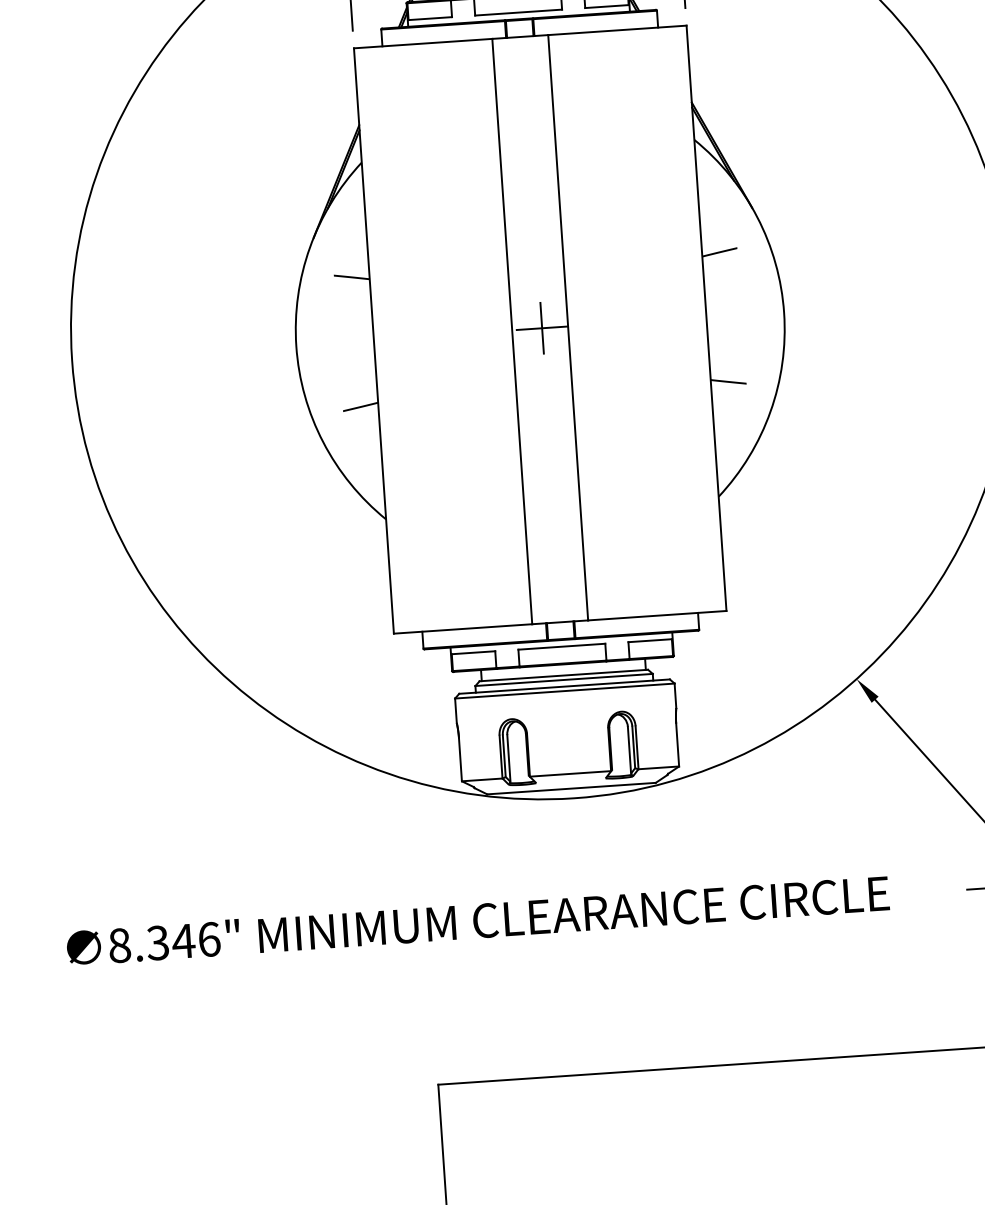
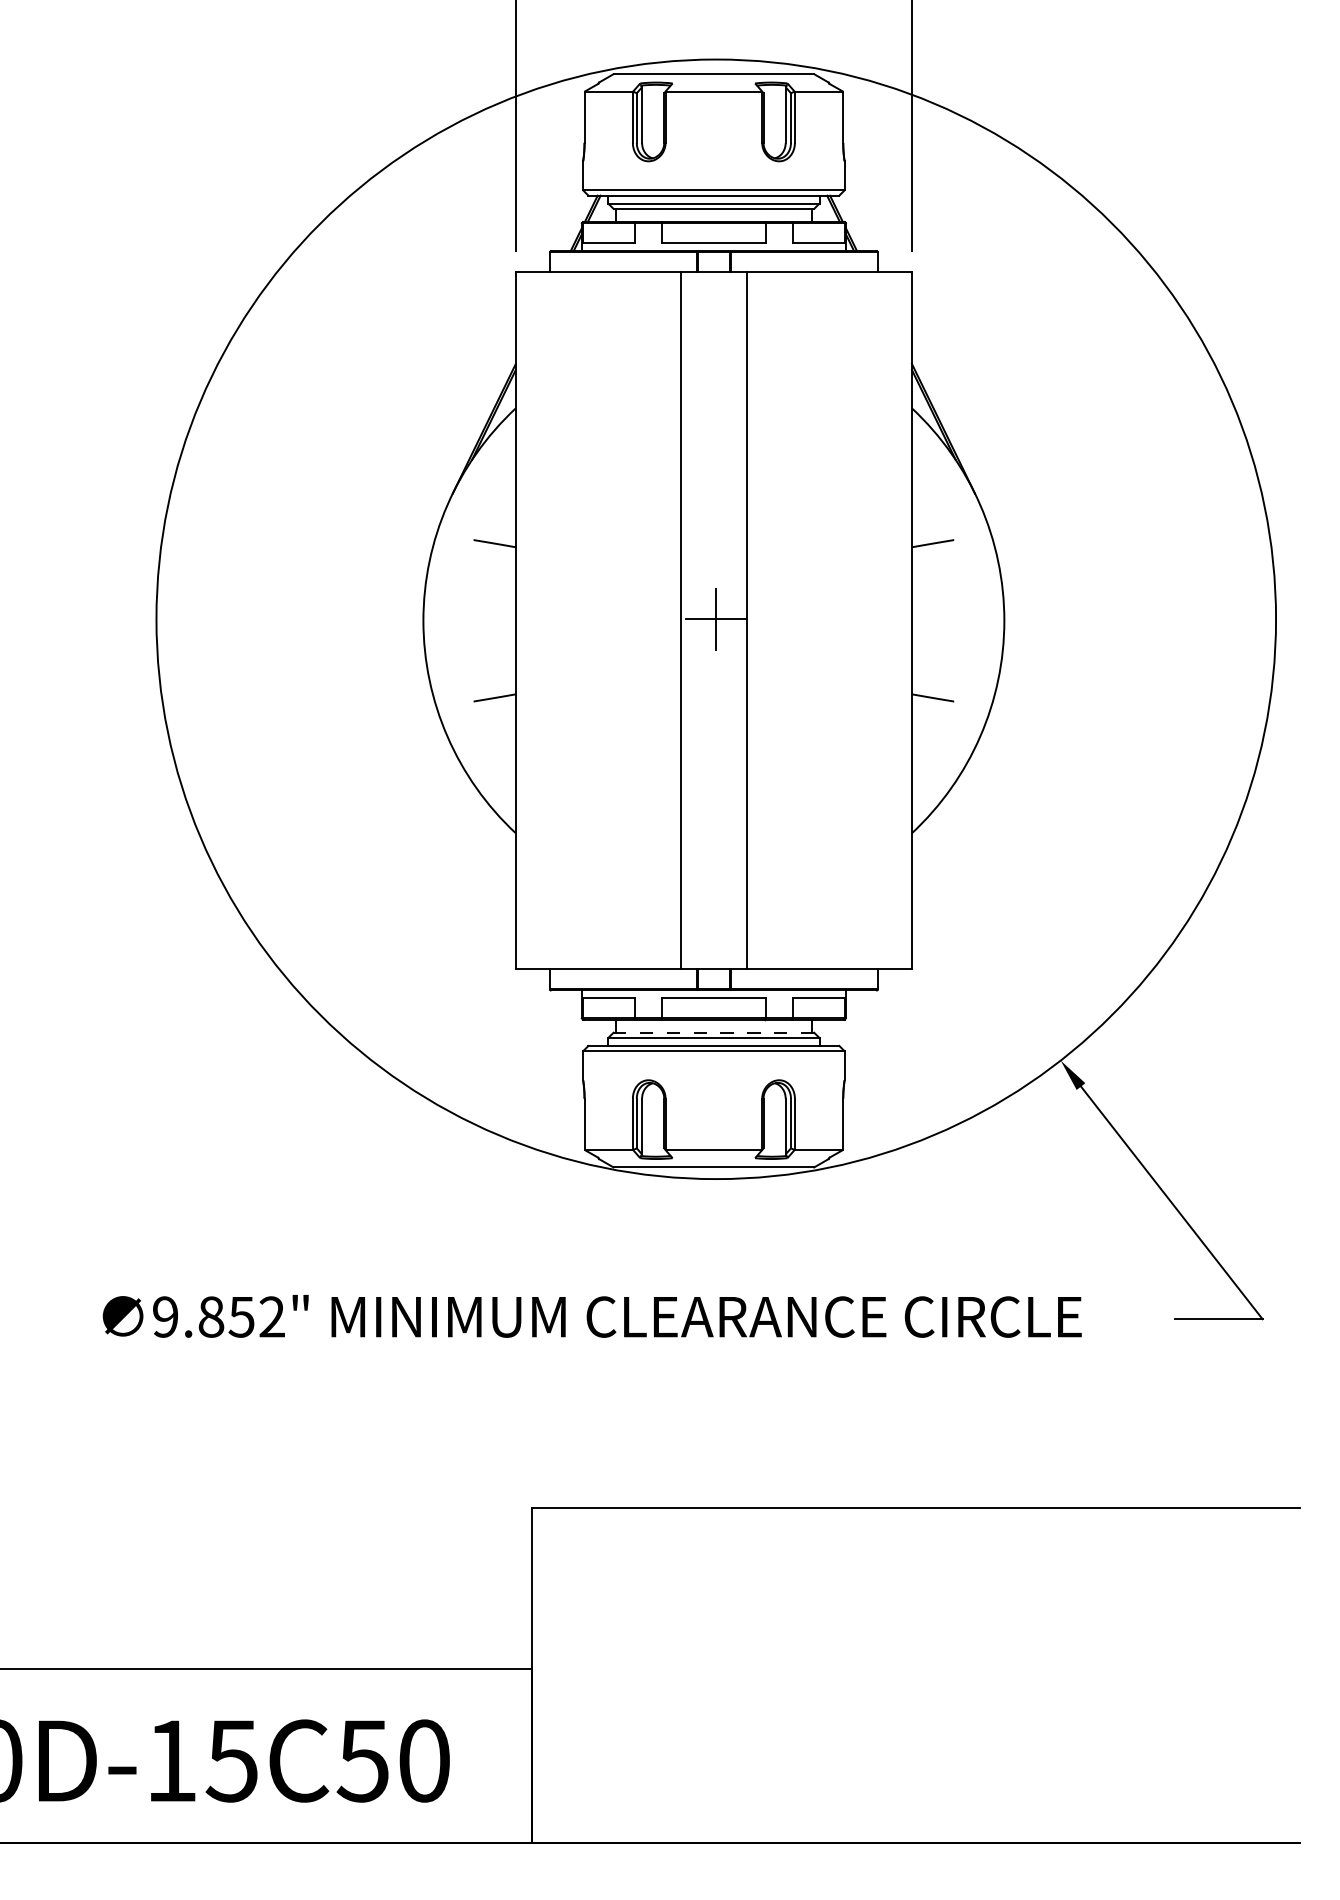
line: (563, 675) -> (713, 1032), solid -> dashed
text: (164, 942) -> (219, 1316), 8.346" -> 9.852"

